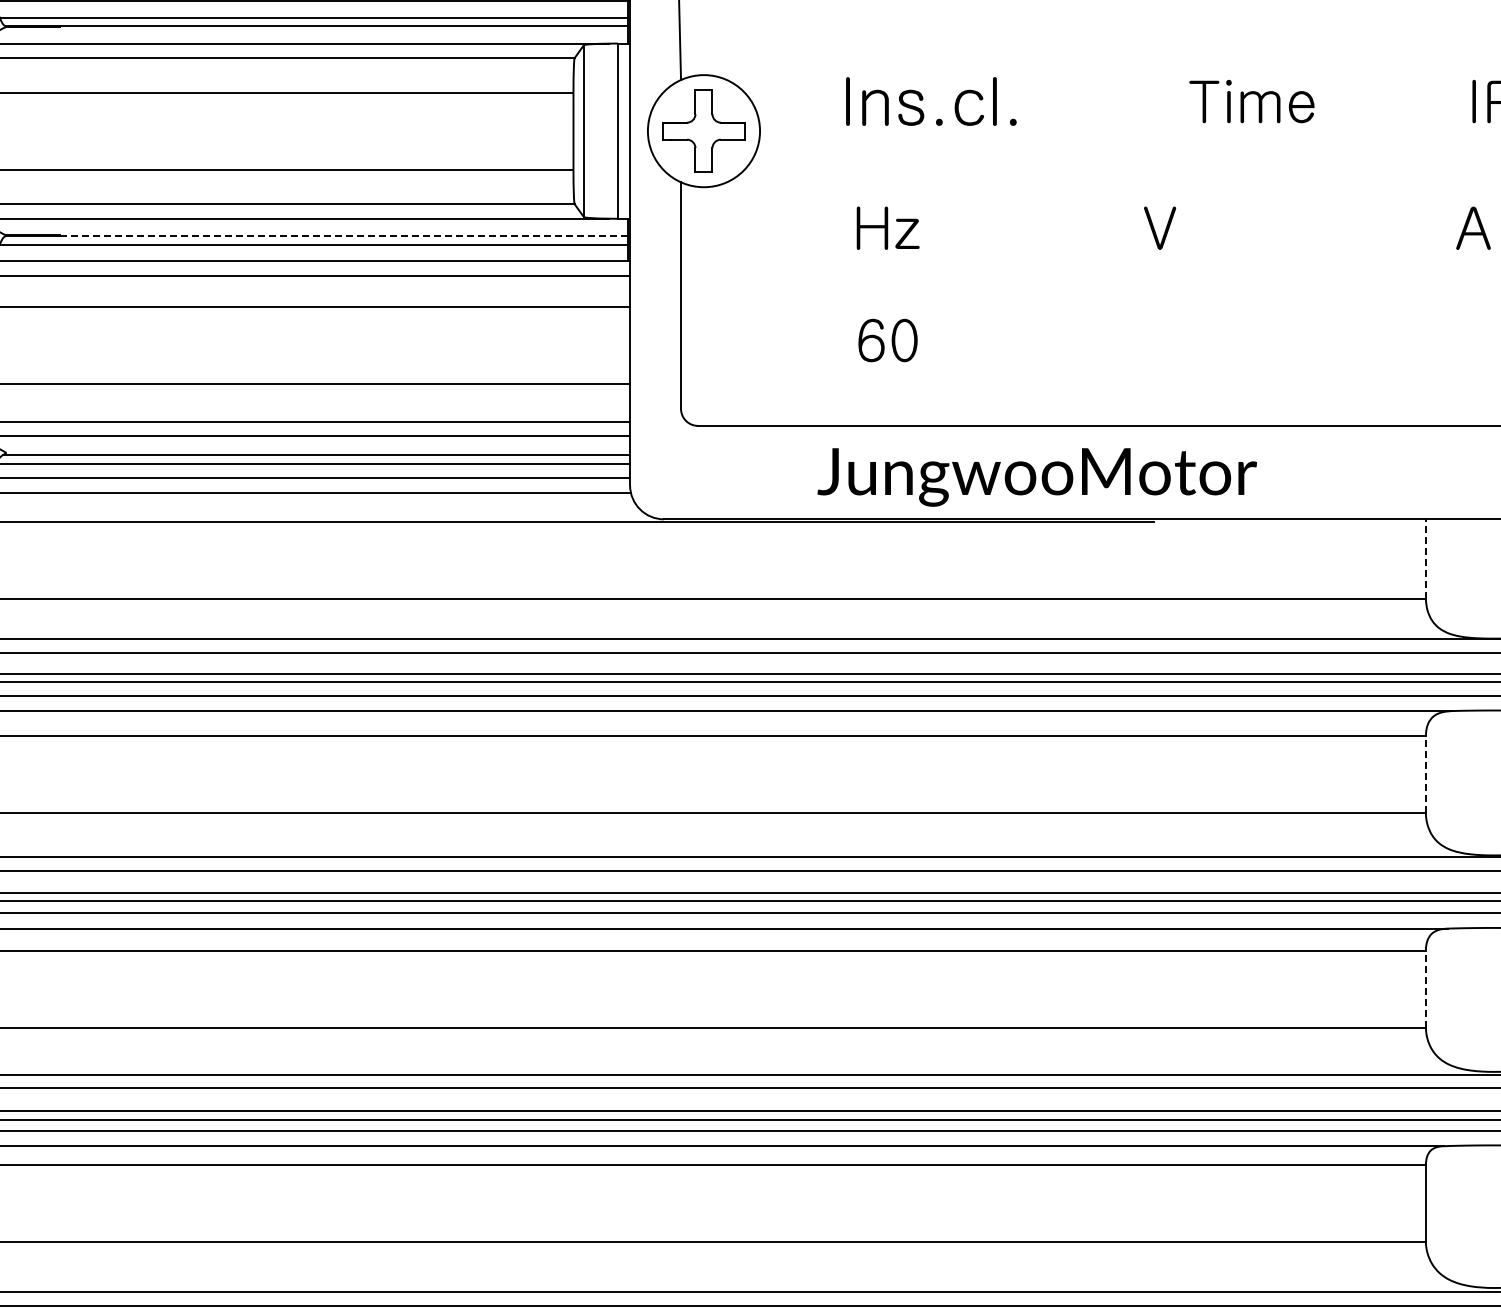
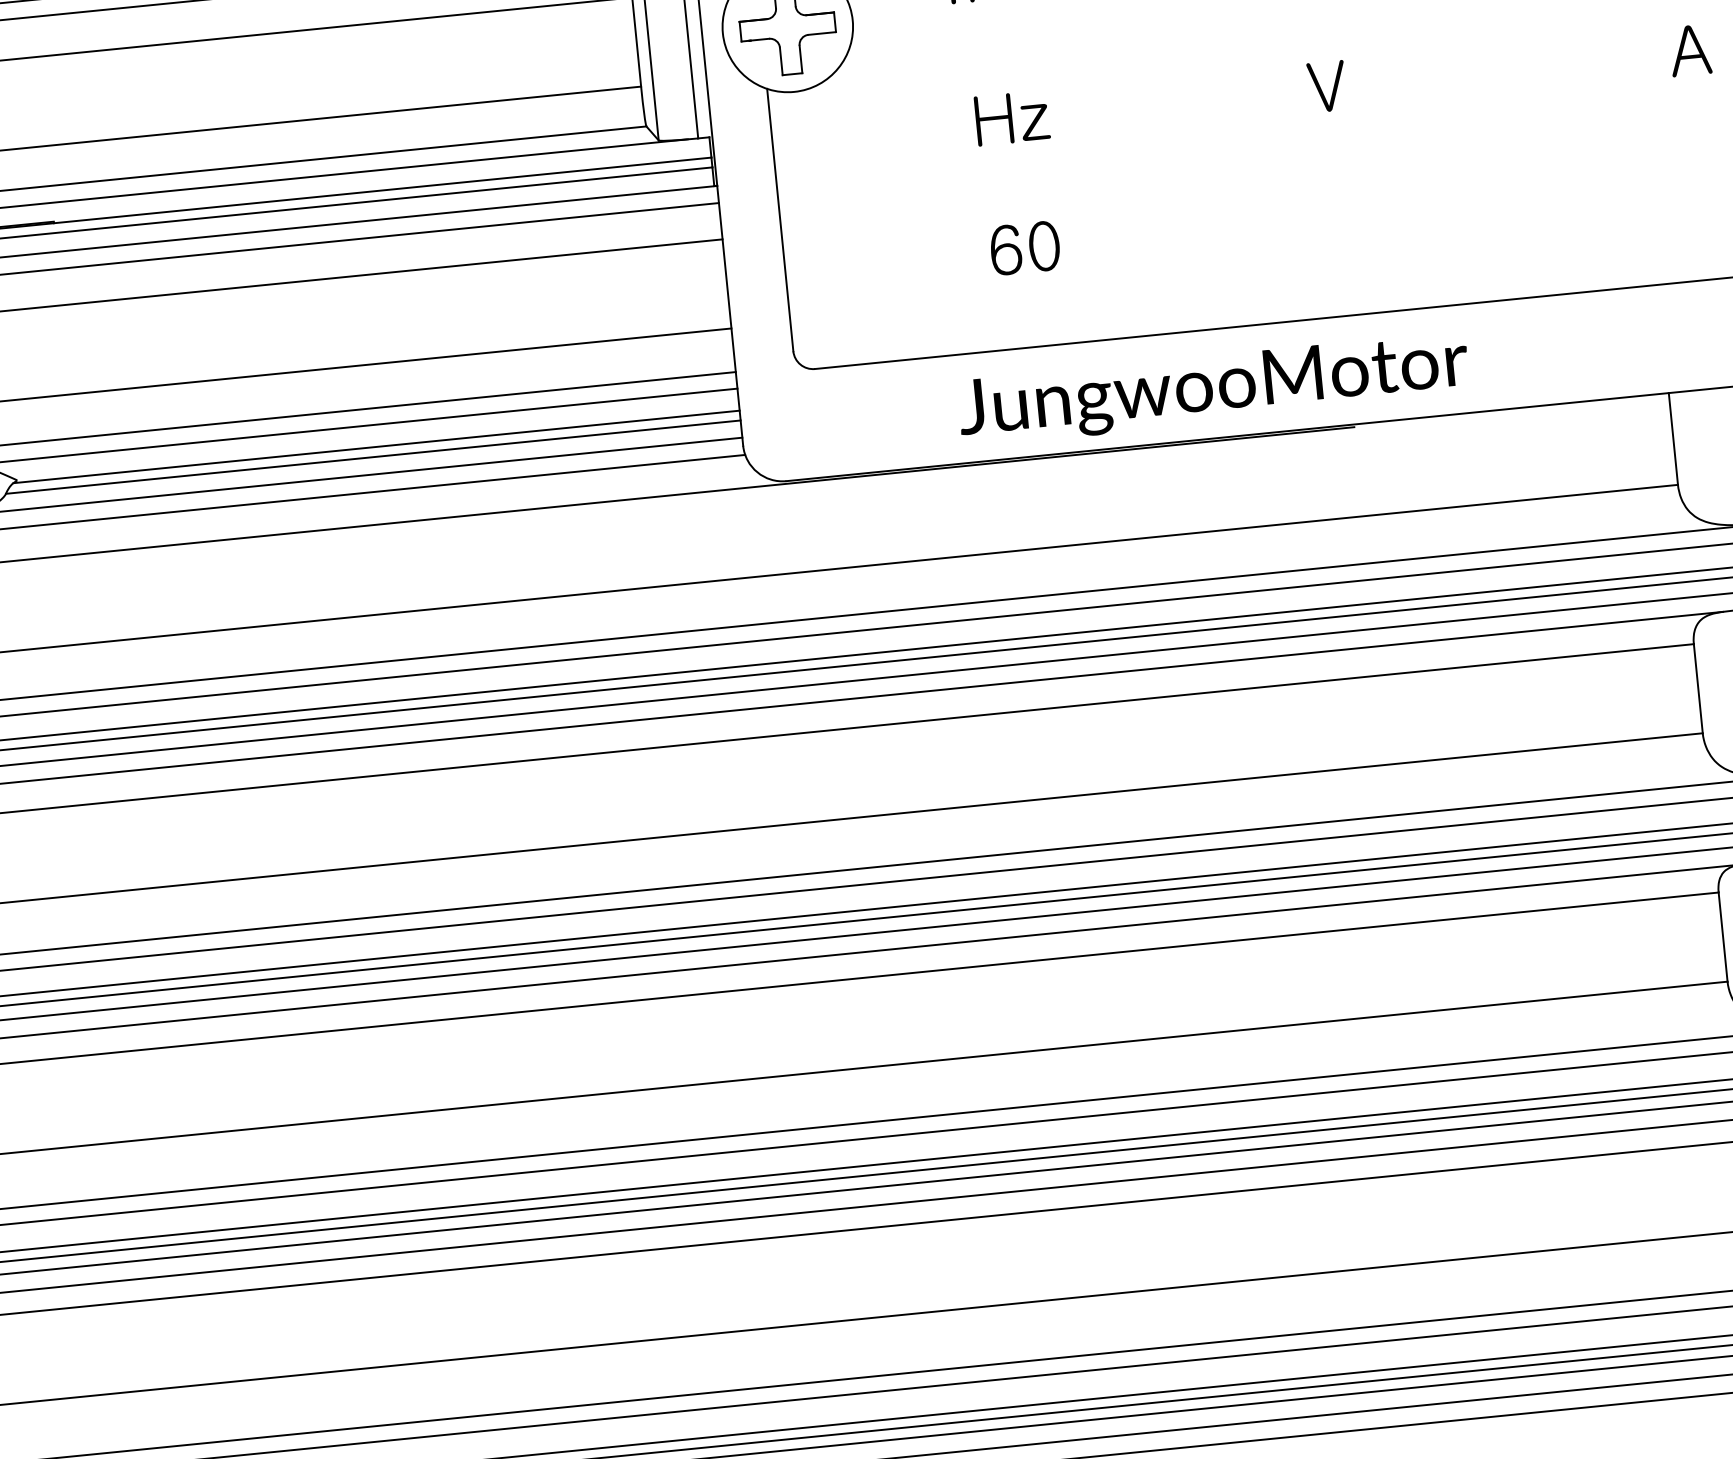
line: (343, 236) -> (382, 190), dashed -> solid
line: (1425, 558) -> (1672, 438), dashed -> solid
line: (1425, 774) -> (1697, 688), dashed -> solid
line: (1425, 988) -> (1722, 936), dashed -> solid

